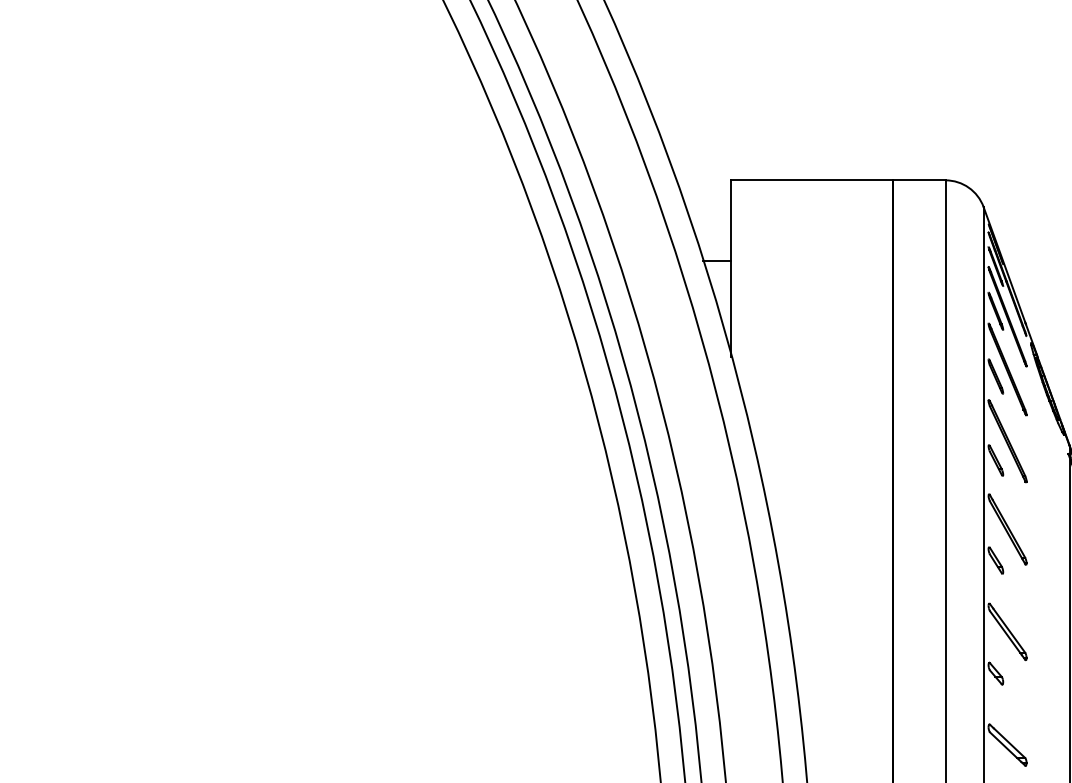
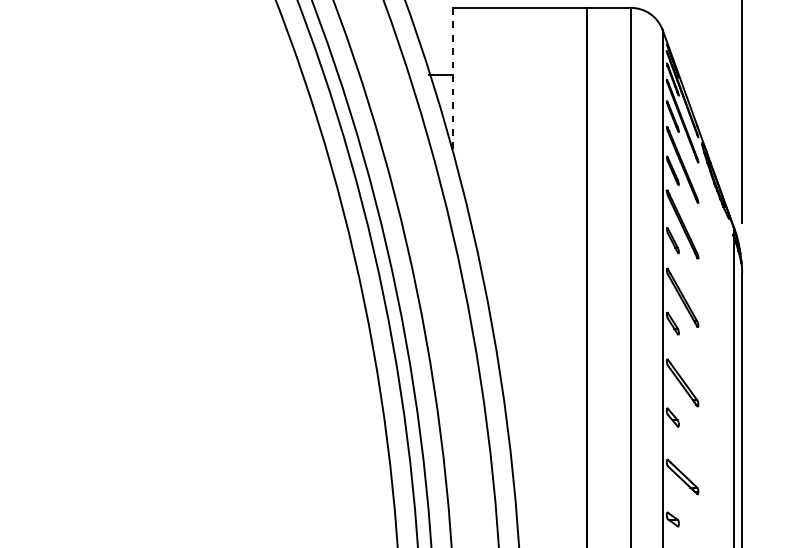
line: (730, 269) -> (452, 81), solid -> dashed

